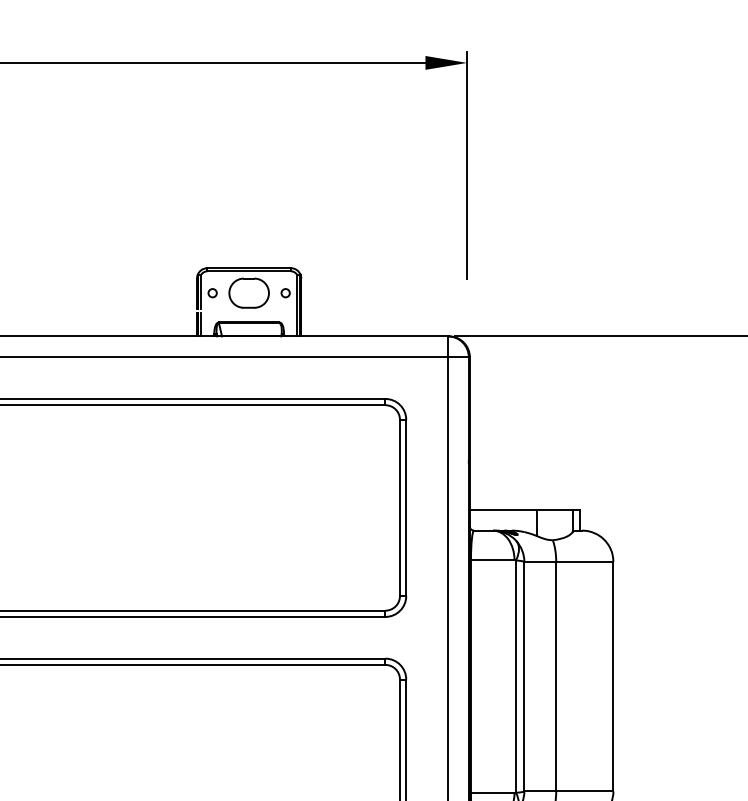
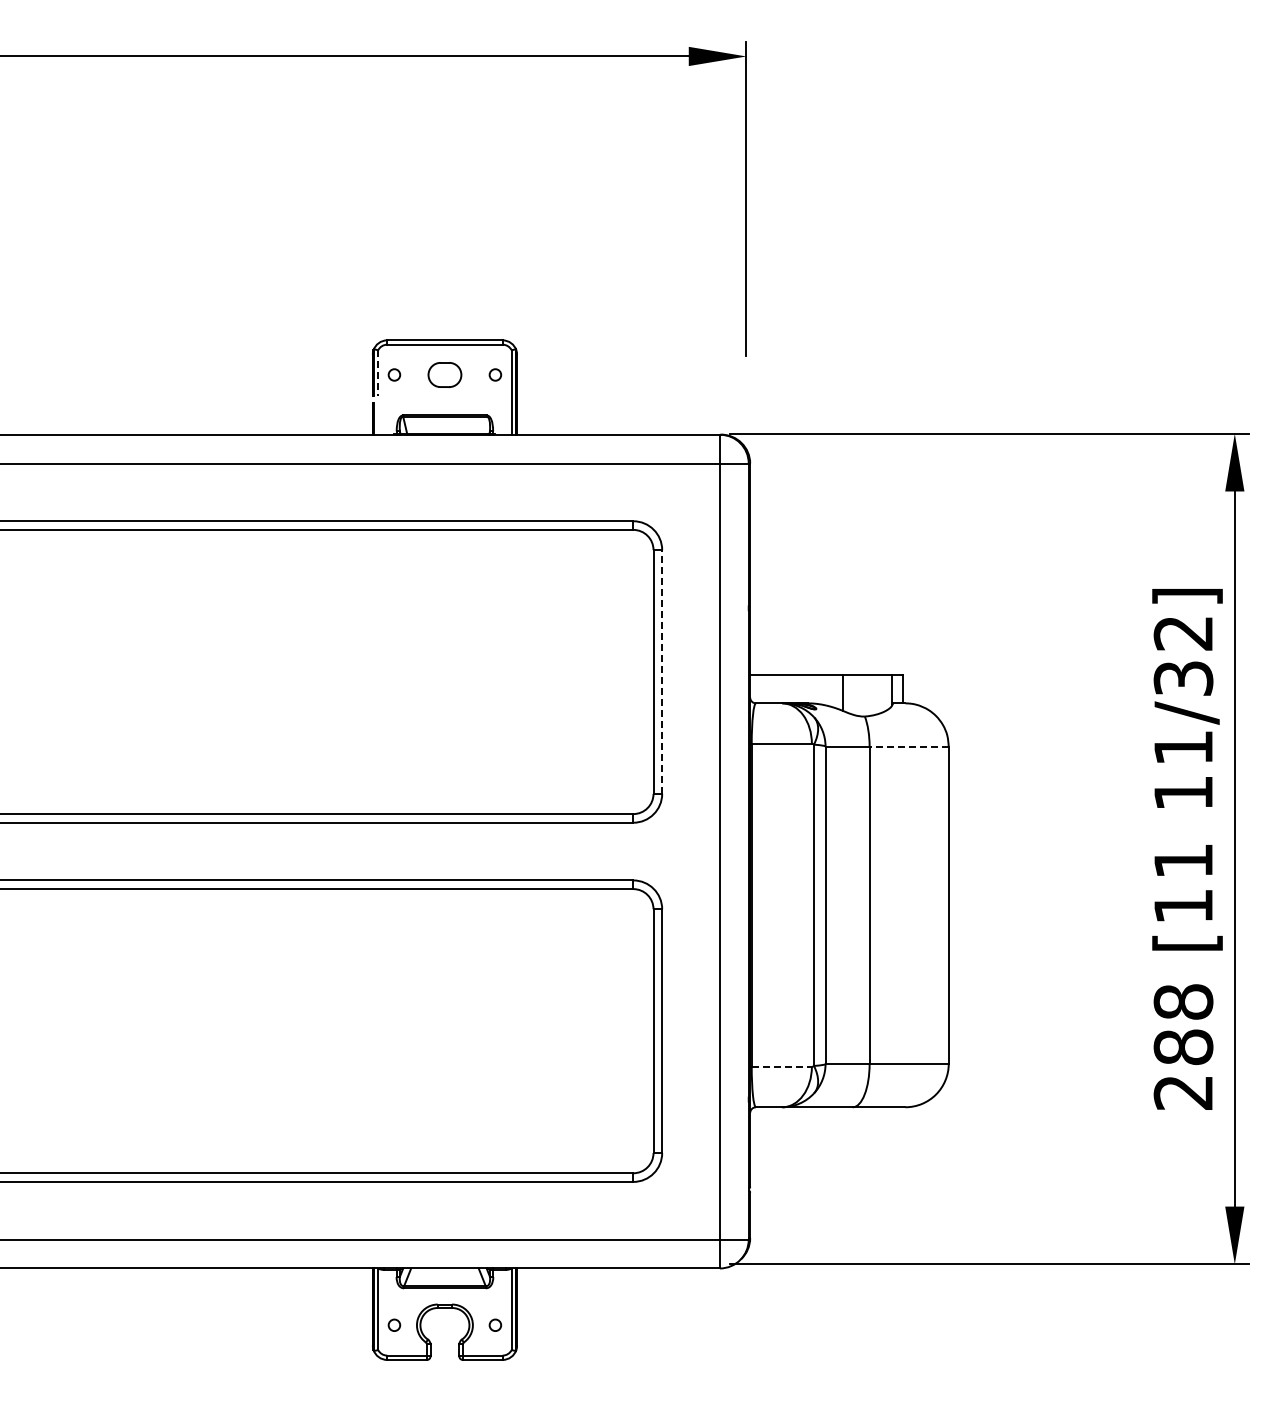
line: (201, 292) -> (378, 373), solid -> dashed
part: (248, 292) -> (444, 374), size x0.6
line: (201, 324) -> (378, 418), removed
line: (406, 508) -> (662, 672), solid -> dashed
line: (585, 561) -> (909, 746), solid -> dashed
line: (493, 793) -> (782, 1066), solid -> dashed

